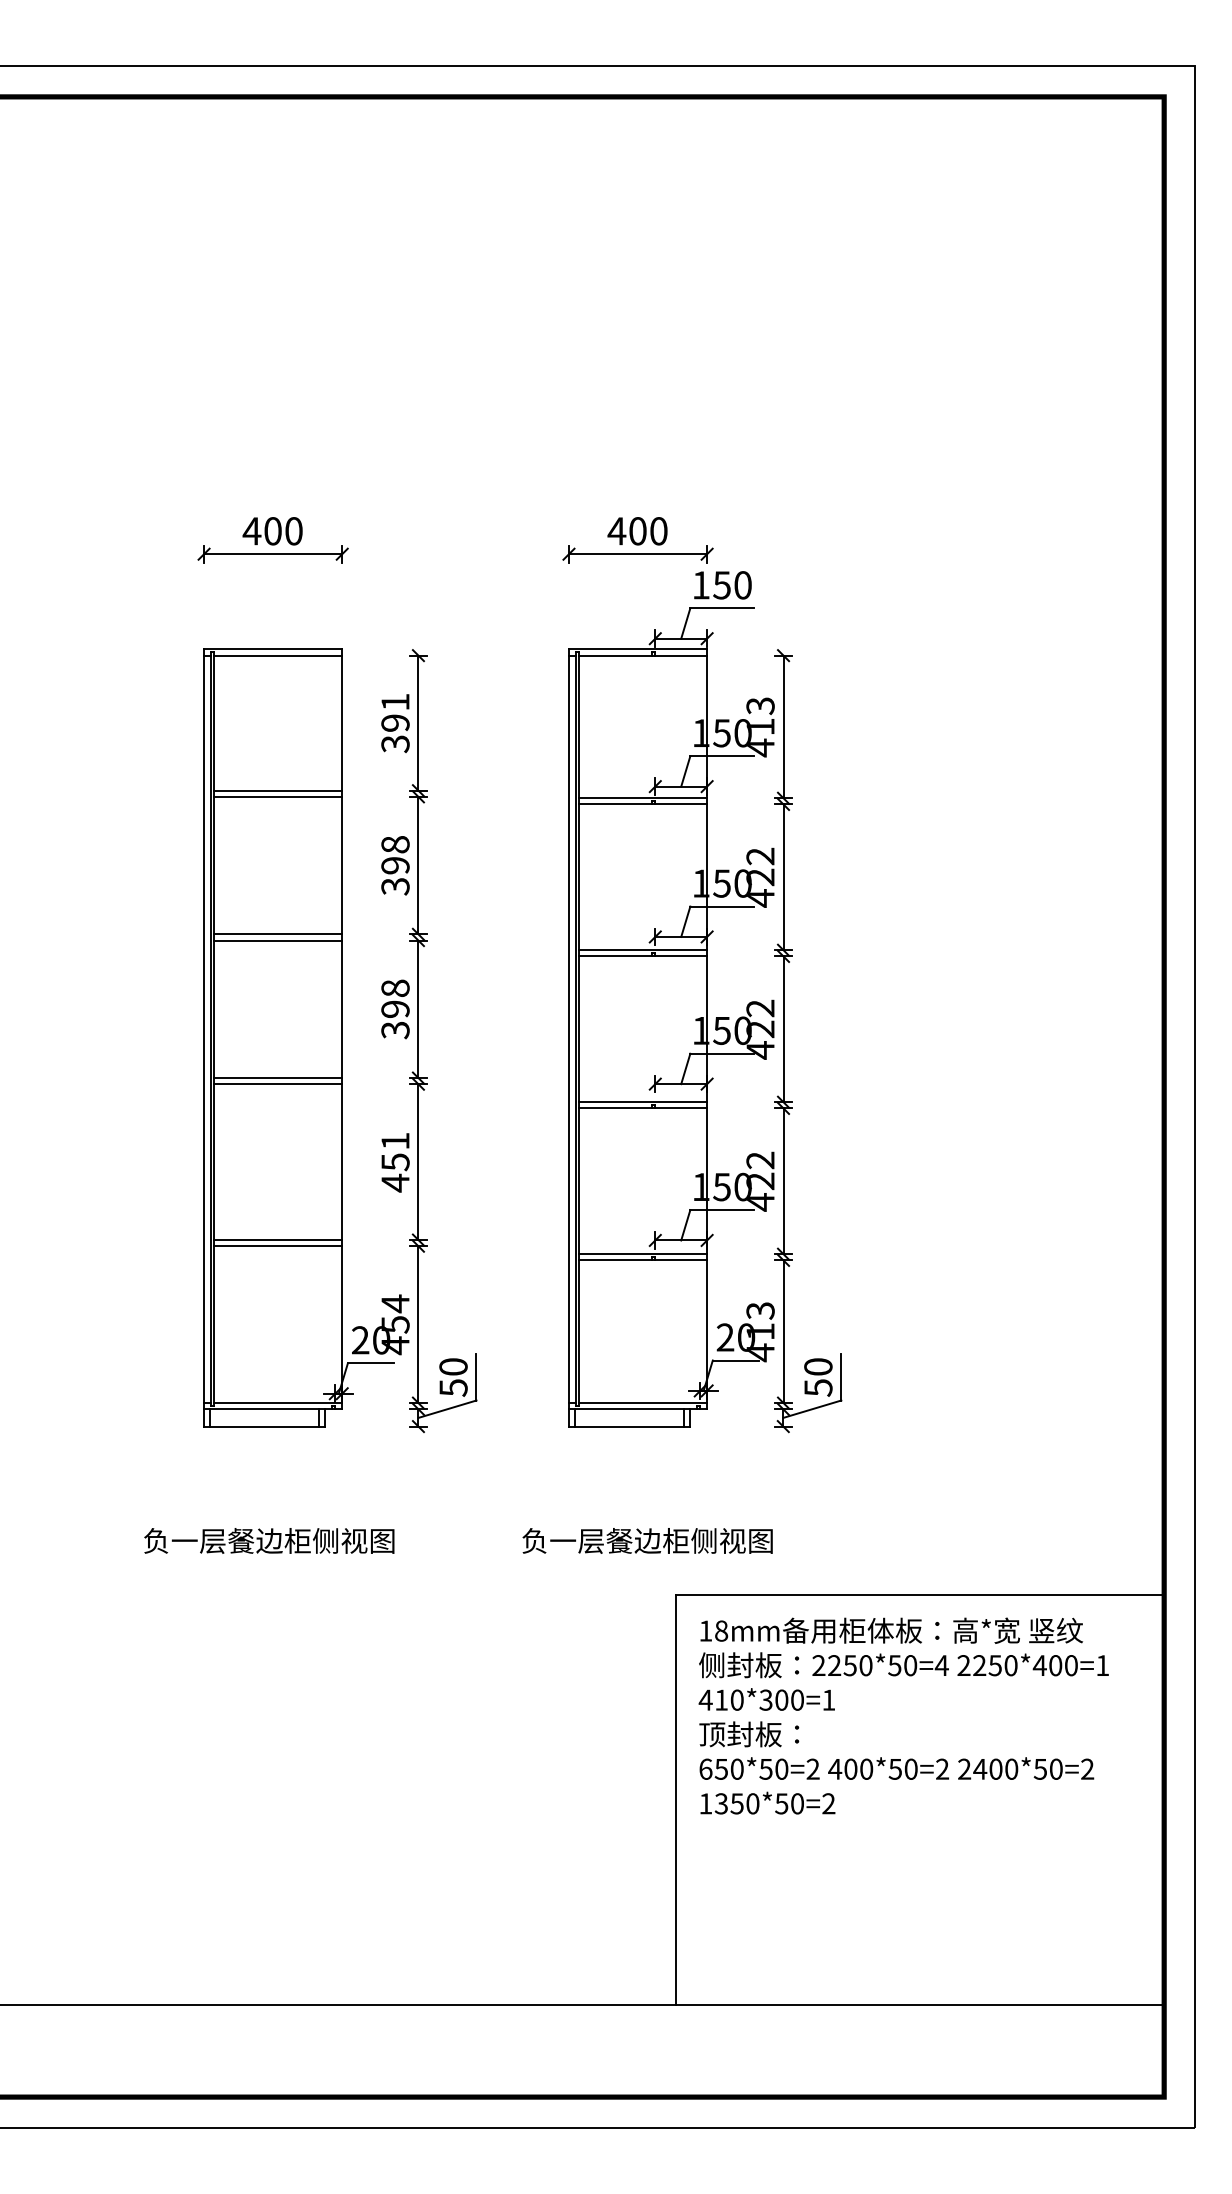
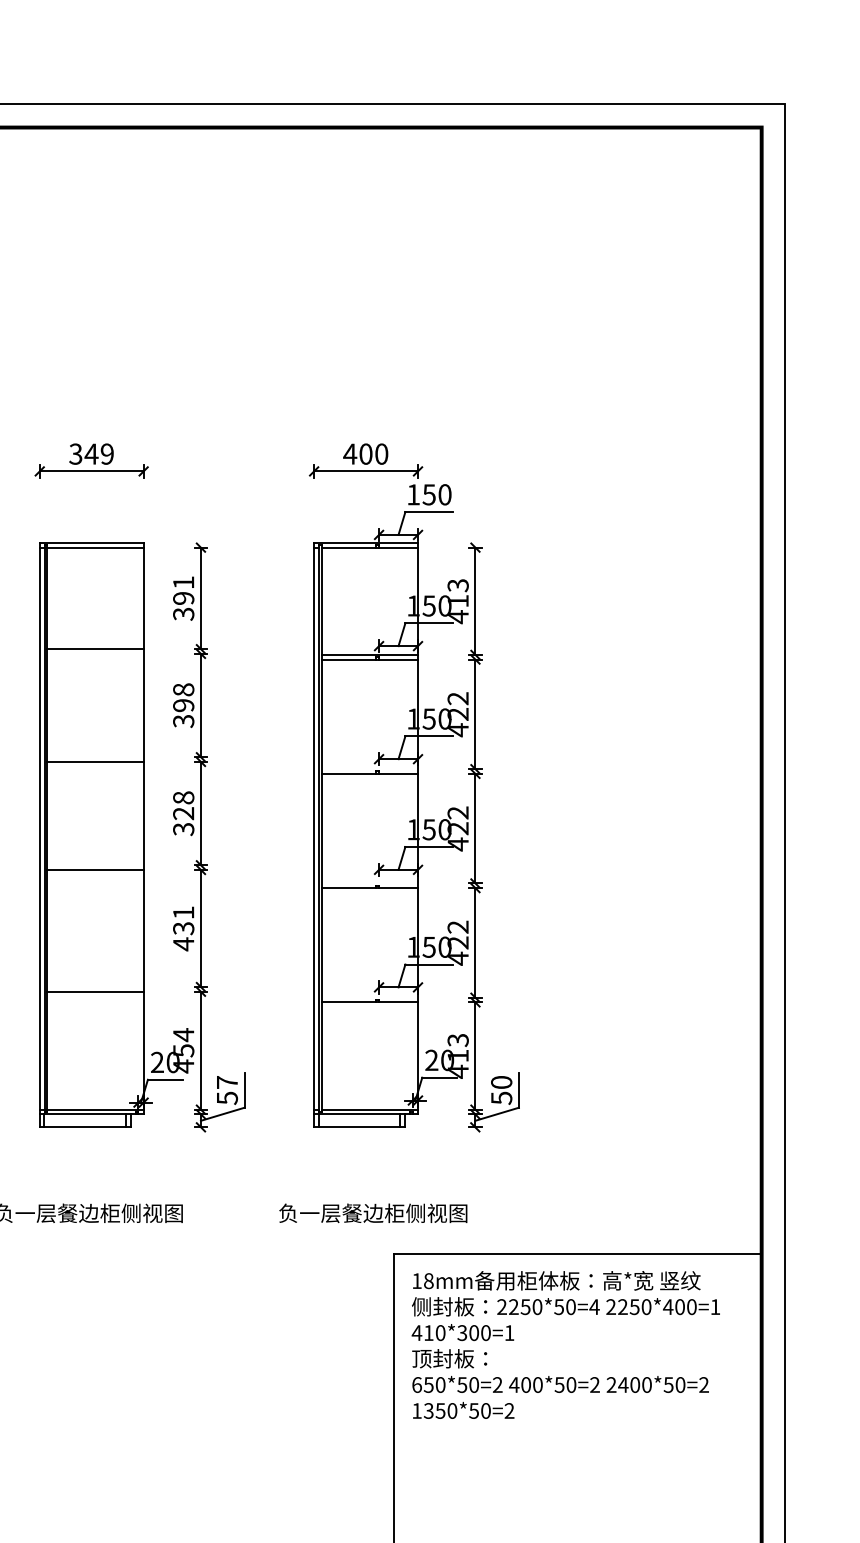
text: (272, 531) -> (91, 454), 400 -> 349
line: (278, 796) -> (95, 653), removed
line: (278, 934) -> (95, 757), removed
line: (642, 950) -> (369, 769), removed
text: (395, 1009) -> (183, 813), 398 -> 328
line: (278, 1078) -> (95, 865), removed
line: (642, 1102) -> (369, 883), removed
text: (395, 1162) -> (183, 928), 451 -> 431
line: (278, 1240) -> (95, 987), removed
line: (642, 1254) -> (369, 997), removed
text: (453, 1366) -> (227, 1082), 50 -> 57

